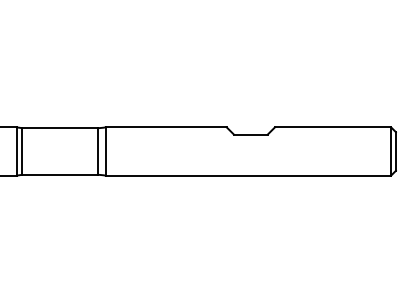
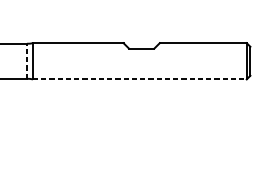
line: (97, 151) -> (26, 61), solid -> dashed
line: (248, 175) -> (139, 79), solid -> dashed

